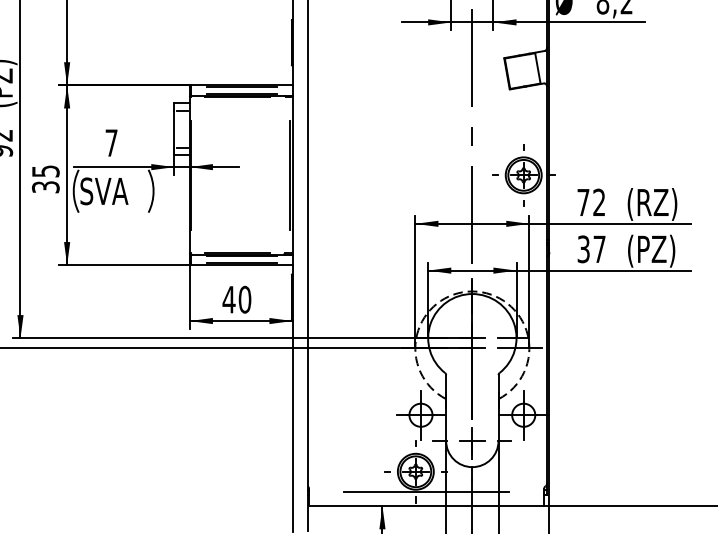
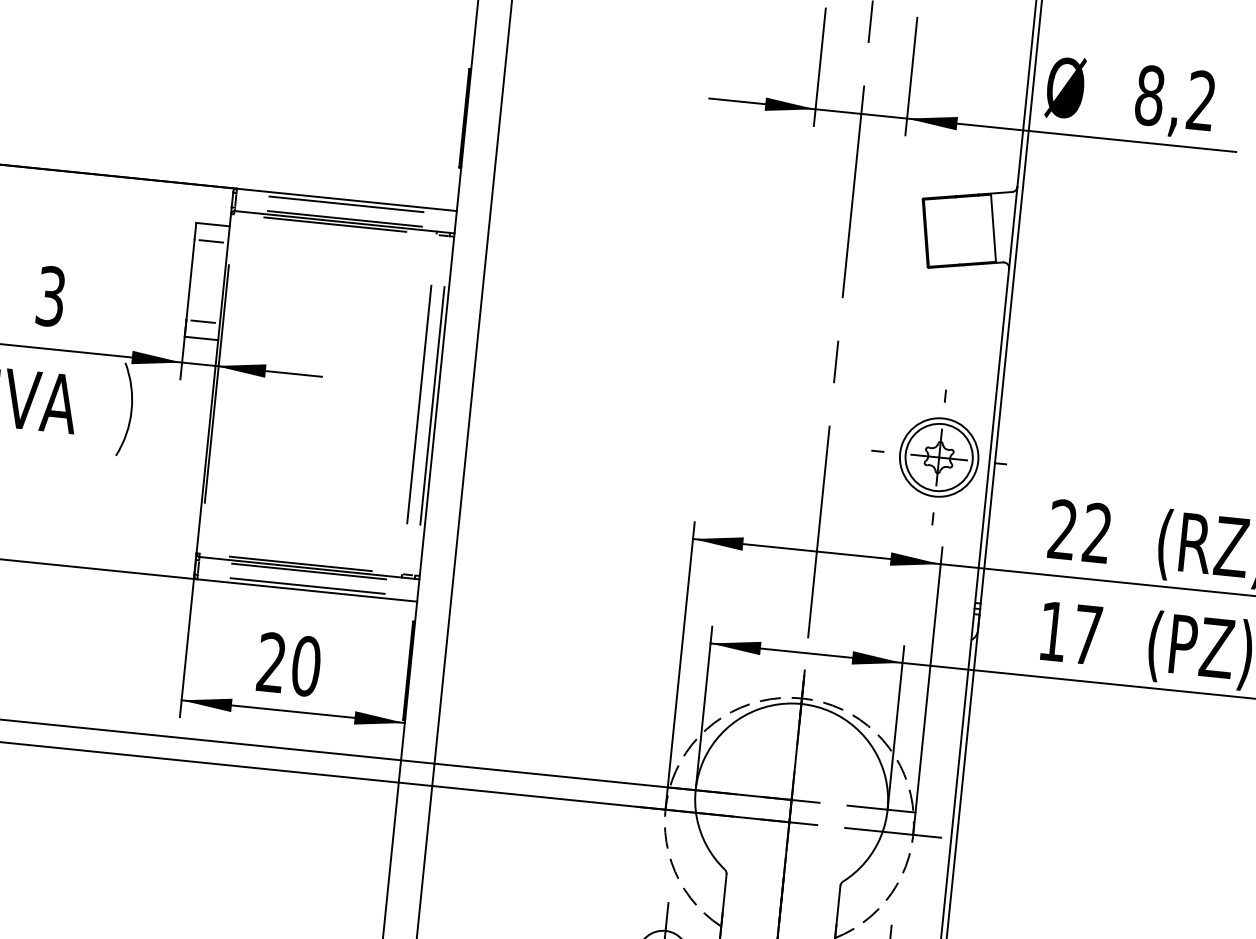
text: (111, 142) -> (50, 295), 7 -> 3
line: (284, 174) -> (419, 402), added
text: (583, 201) -> (1063, 527), 72 -> 22
text: (583, 249) -> (1052, 631), 37 -> 17
text: (228, 299) -> (270, 662), 40 -> 20

